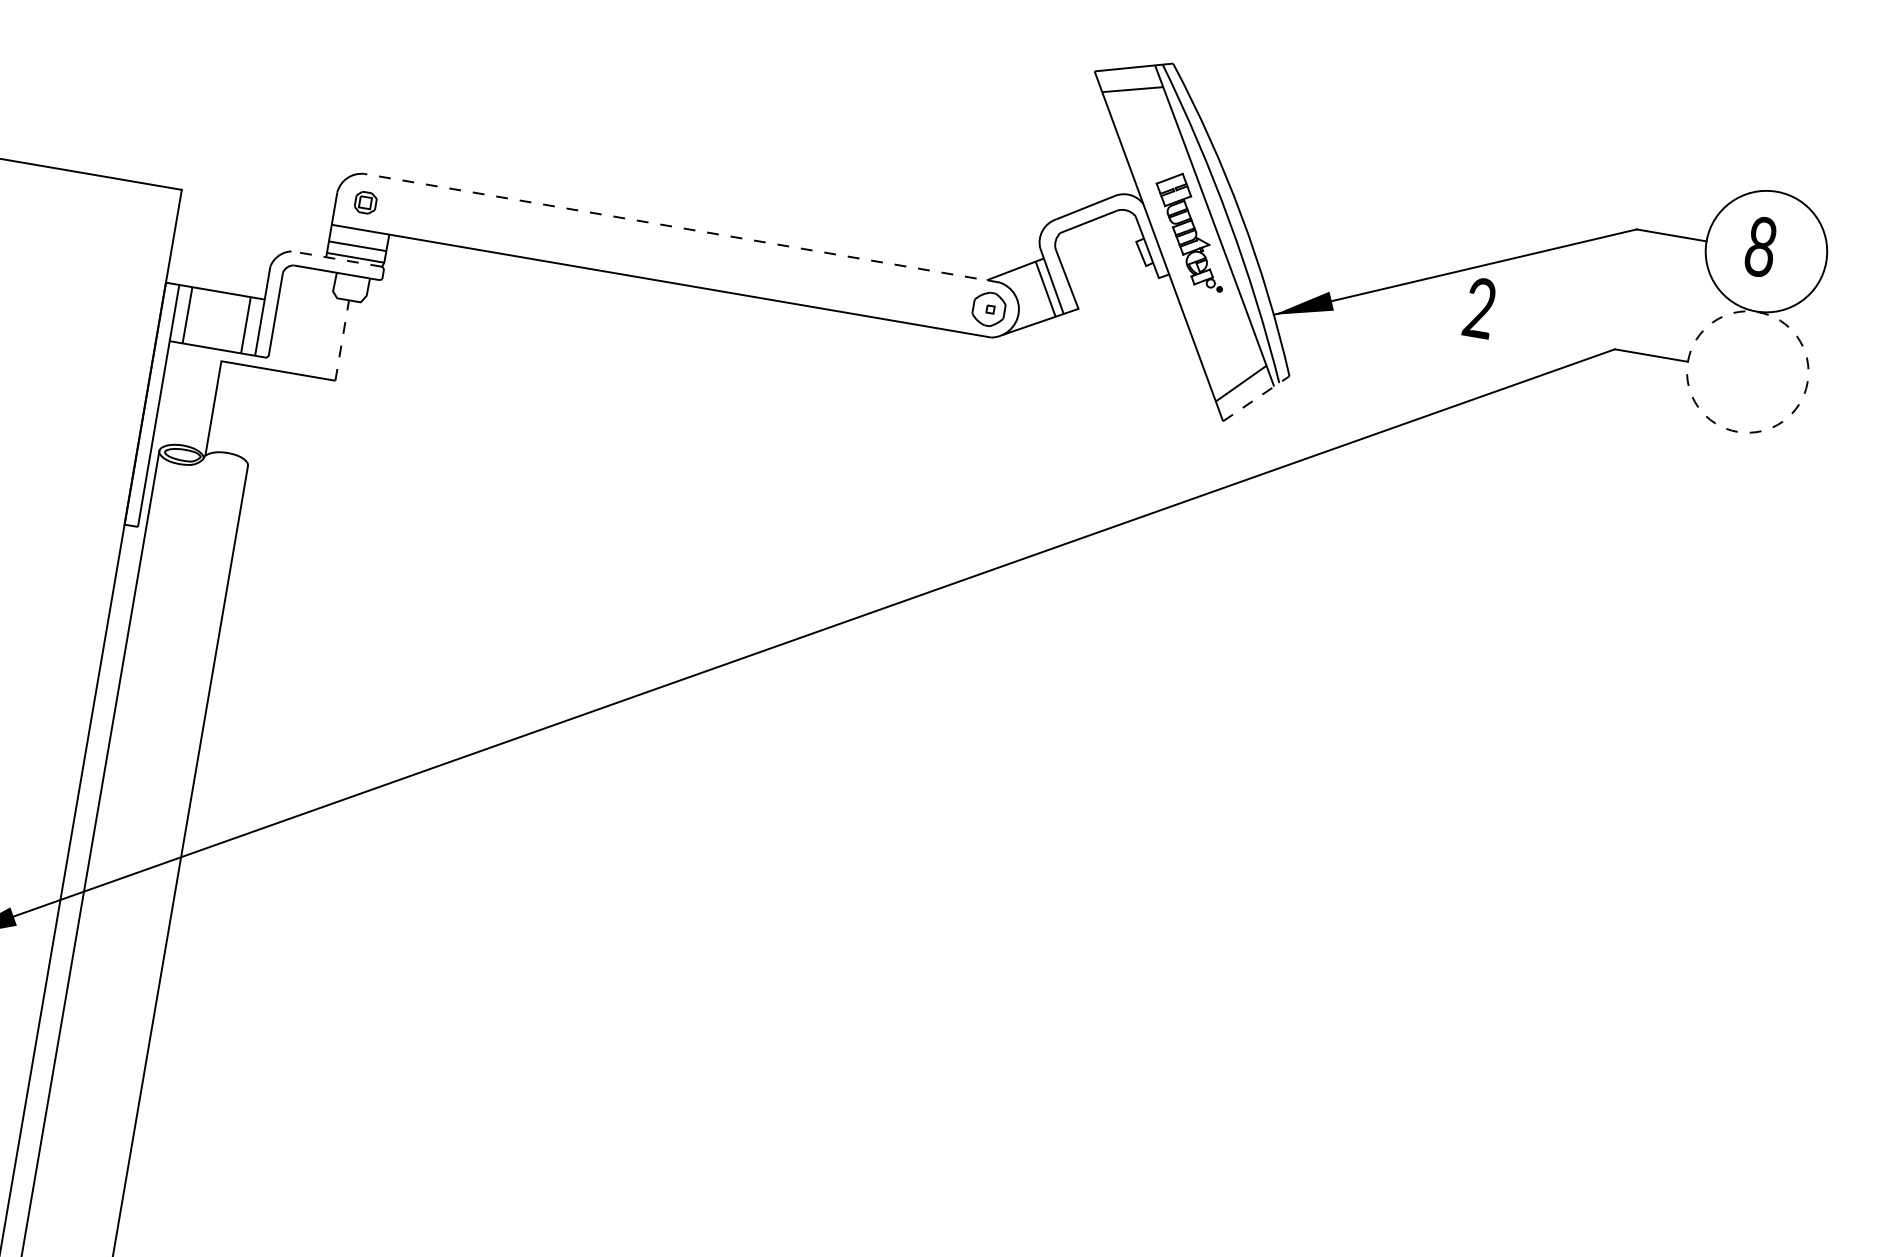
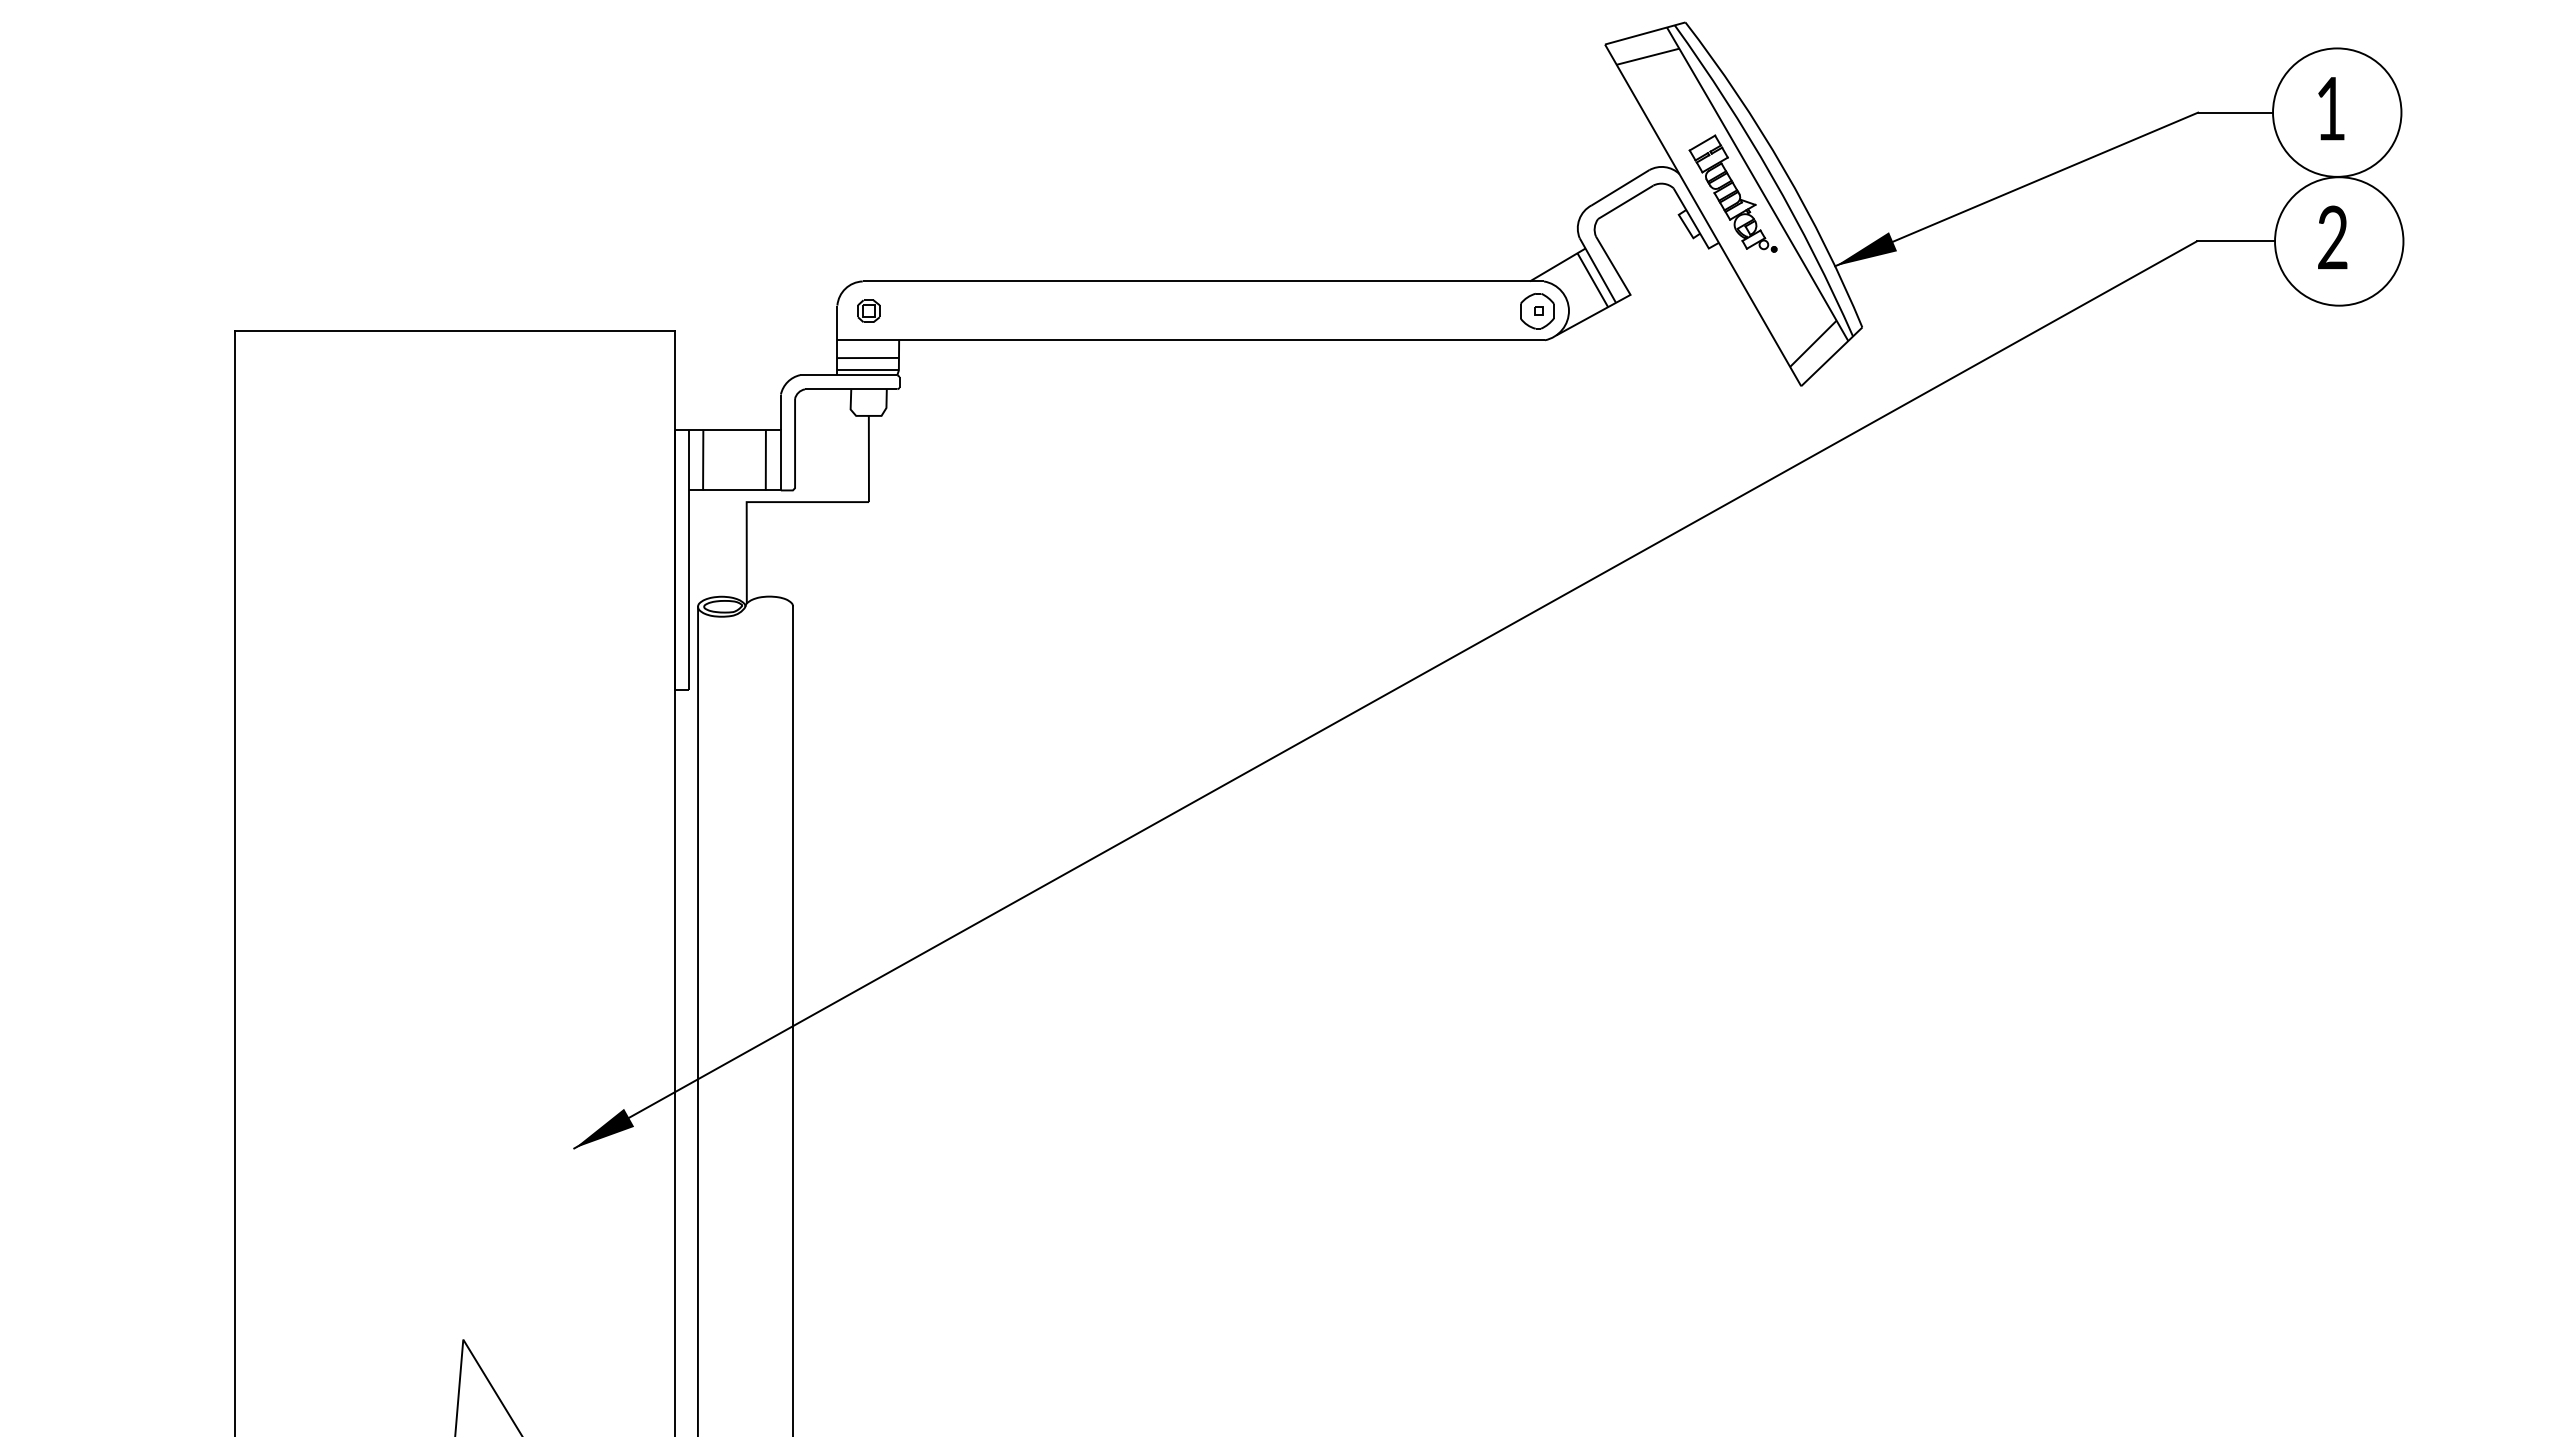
line: (682, 228) -> (1203, 281), dashed -> solid
text: (1760, 246) -> (2330, 108), 8 -> 1
line: (336, 259) -> (848, 375), dashed -> solid
text: (1479, 308) -> (2332, 237), moved
line: (341, 339) -> (868, 458), dashed -> solid
circle: (1748, 372) -> (2339, 241), dashed -> solid
line: (1256, 398) -> (1832, 356), dashed -> solid

